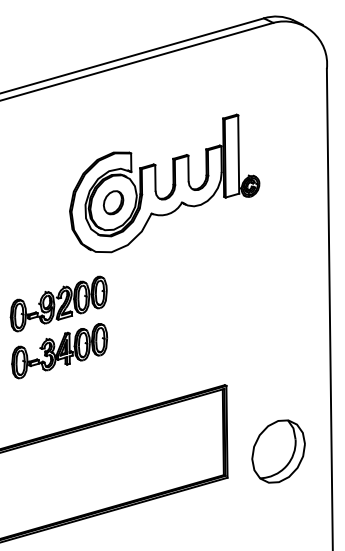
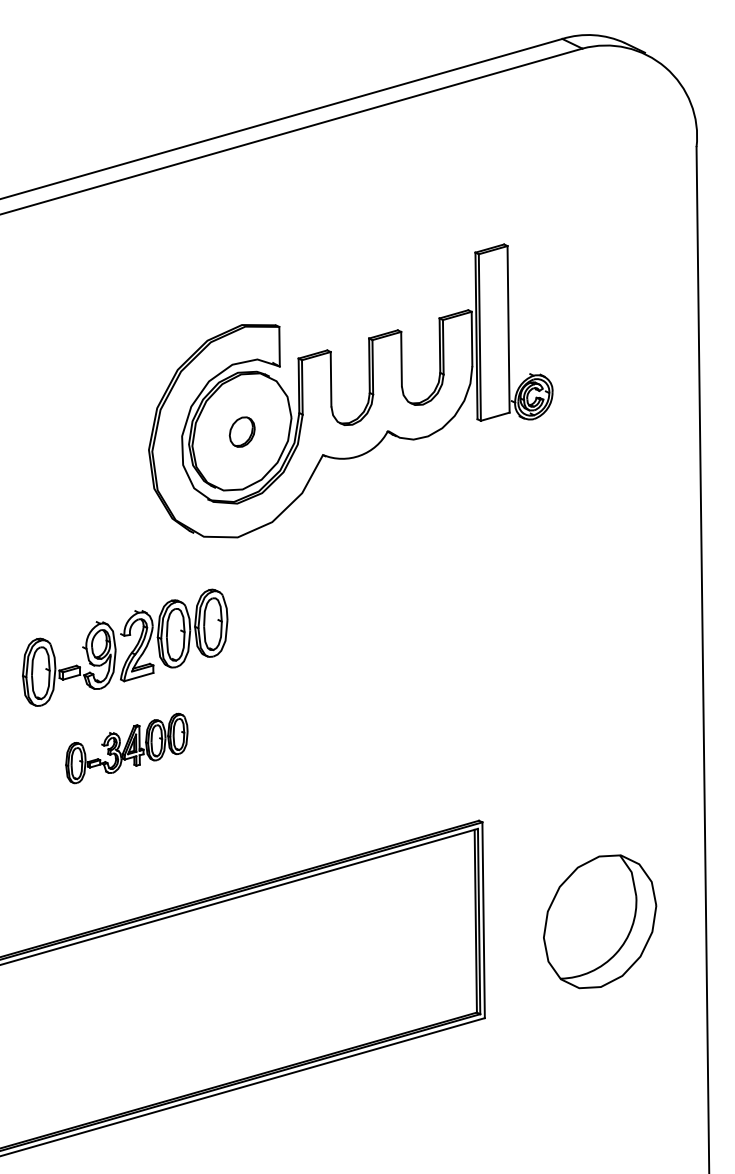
part: (113, 202) -> (241, 431), size x0.6
part: (59, 351) -> (126, 748), size x0.6
part: (278, 451) -> (599, 921), moved

